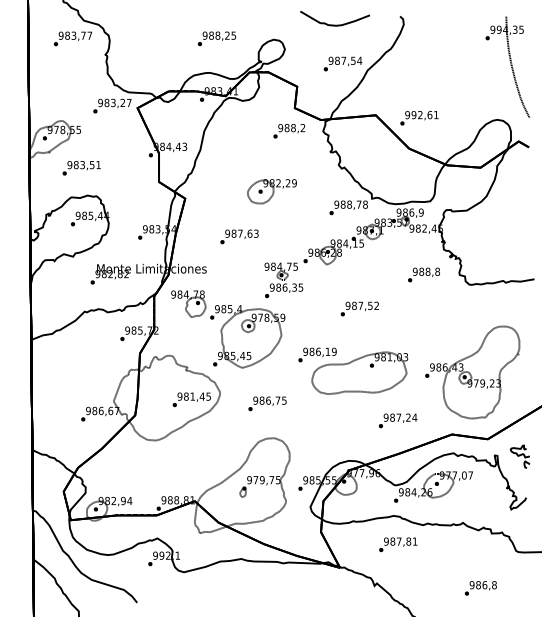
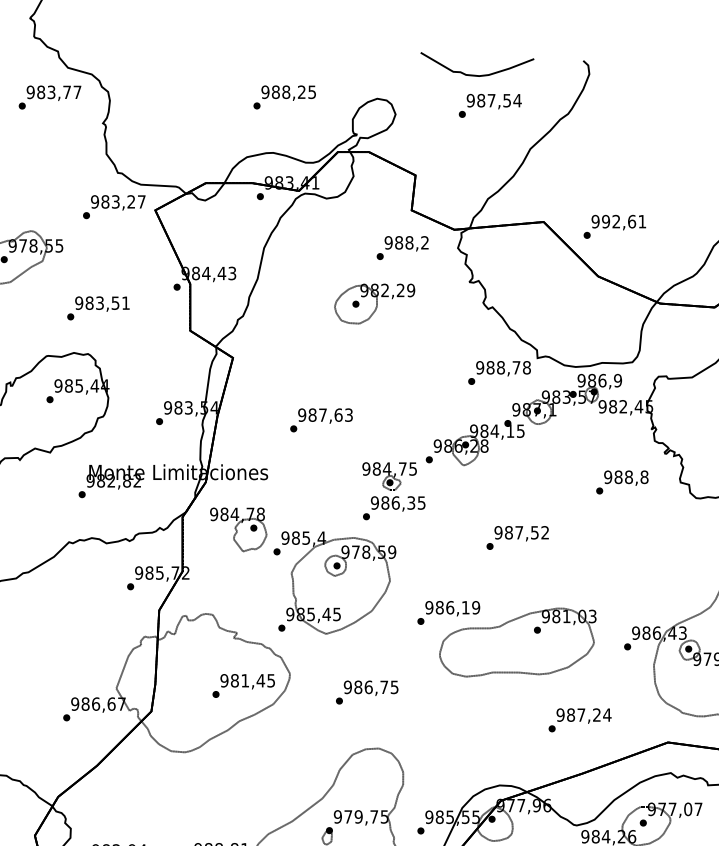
text: (342, 63) -> (489, 104), moved
text: (81, 168) -> (98, 308), moved
part: (271, 191) -> (373, 303), moved

